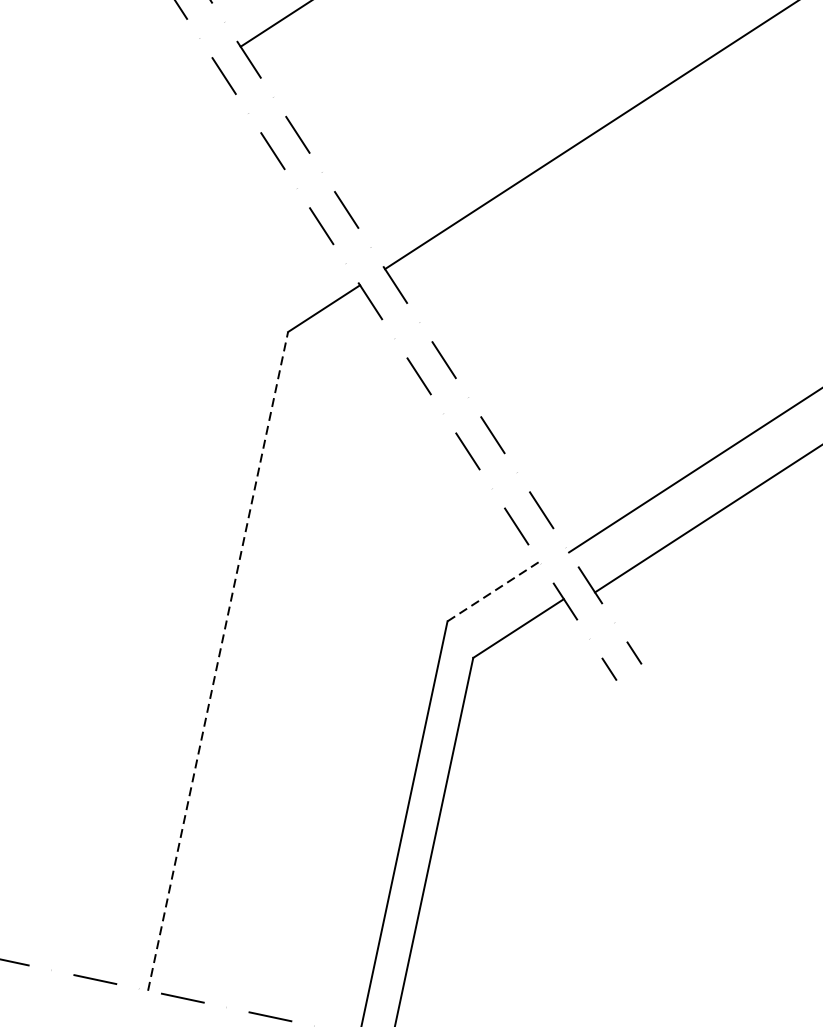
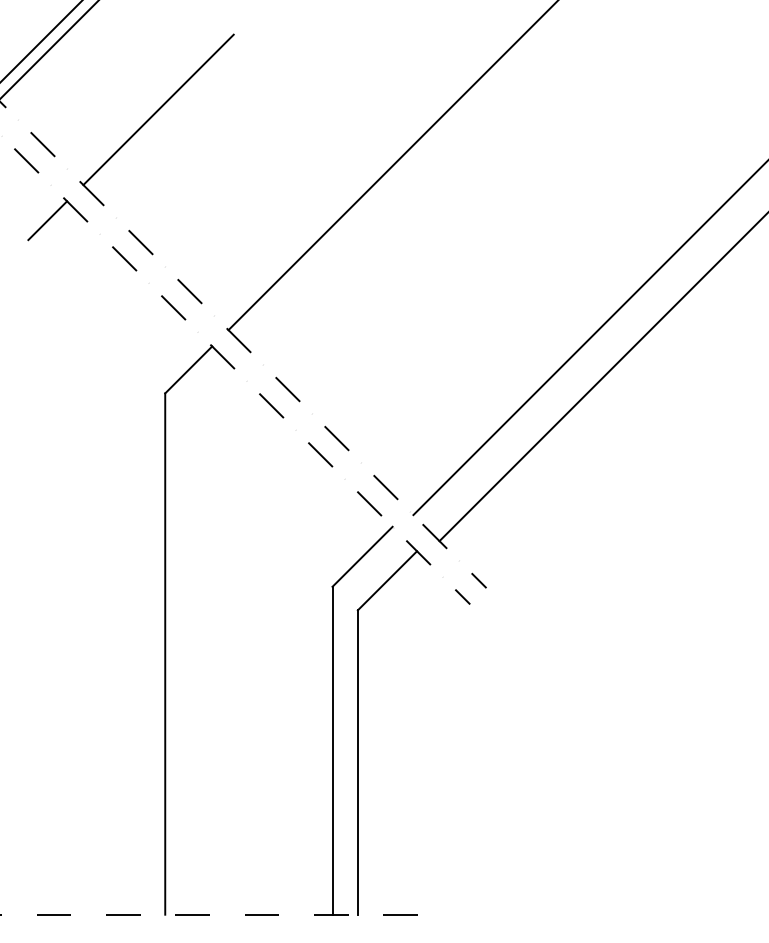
line: (185, 81) -> (47, 220), added
line: (493, 591) -> (362, 556), dashed -> solid
line: (218, 662) -> (165, 654), dashed -> solid

